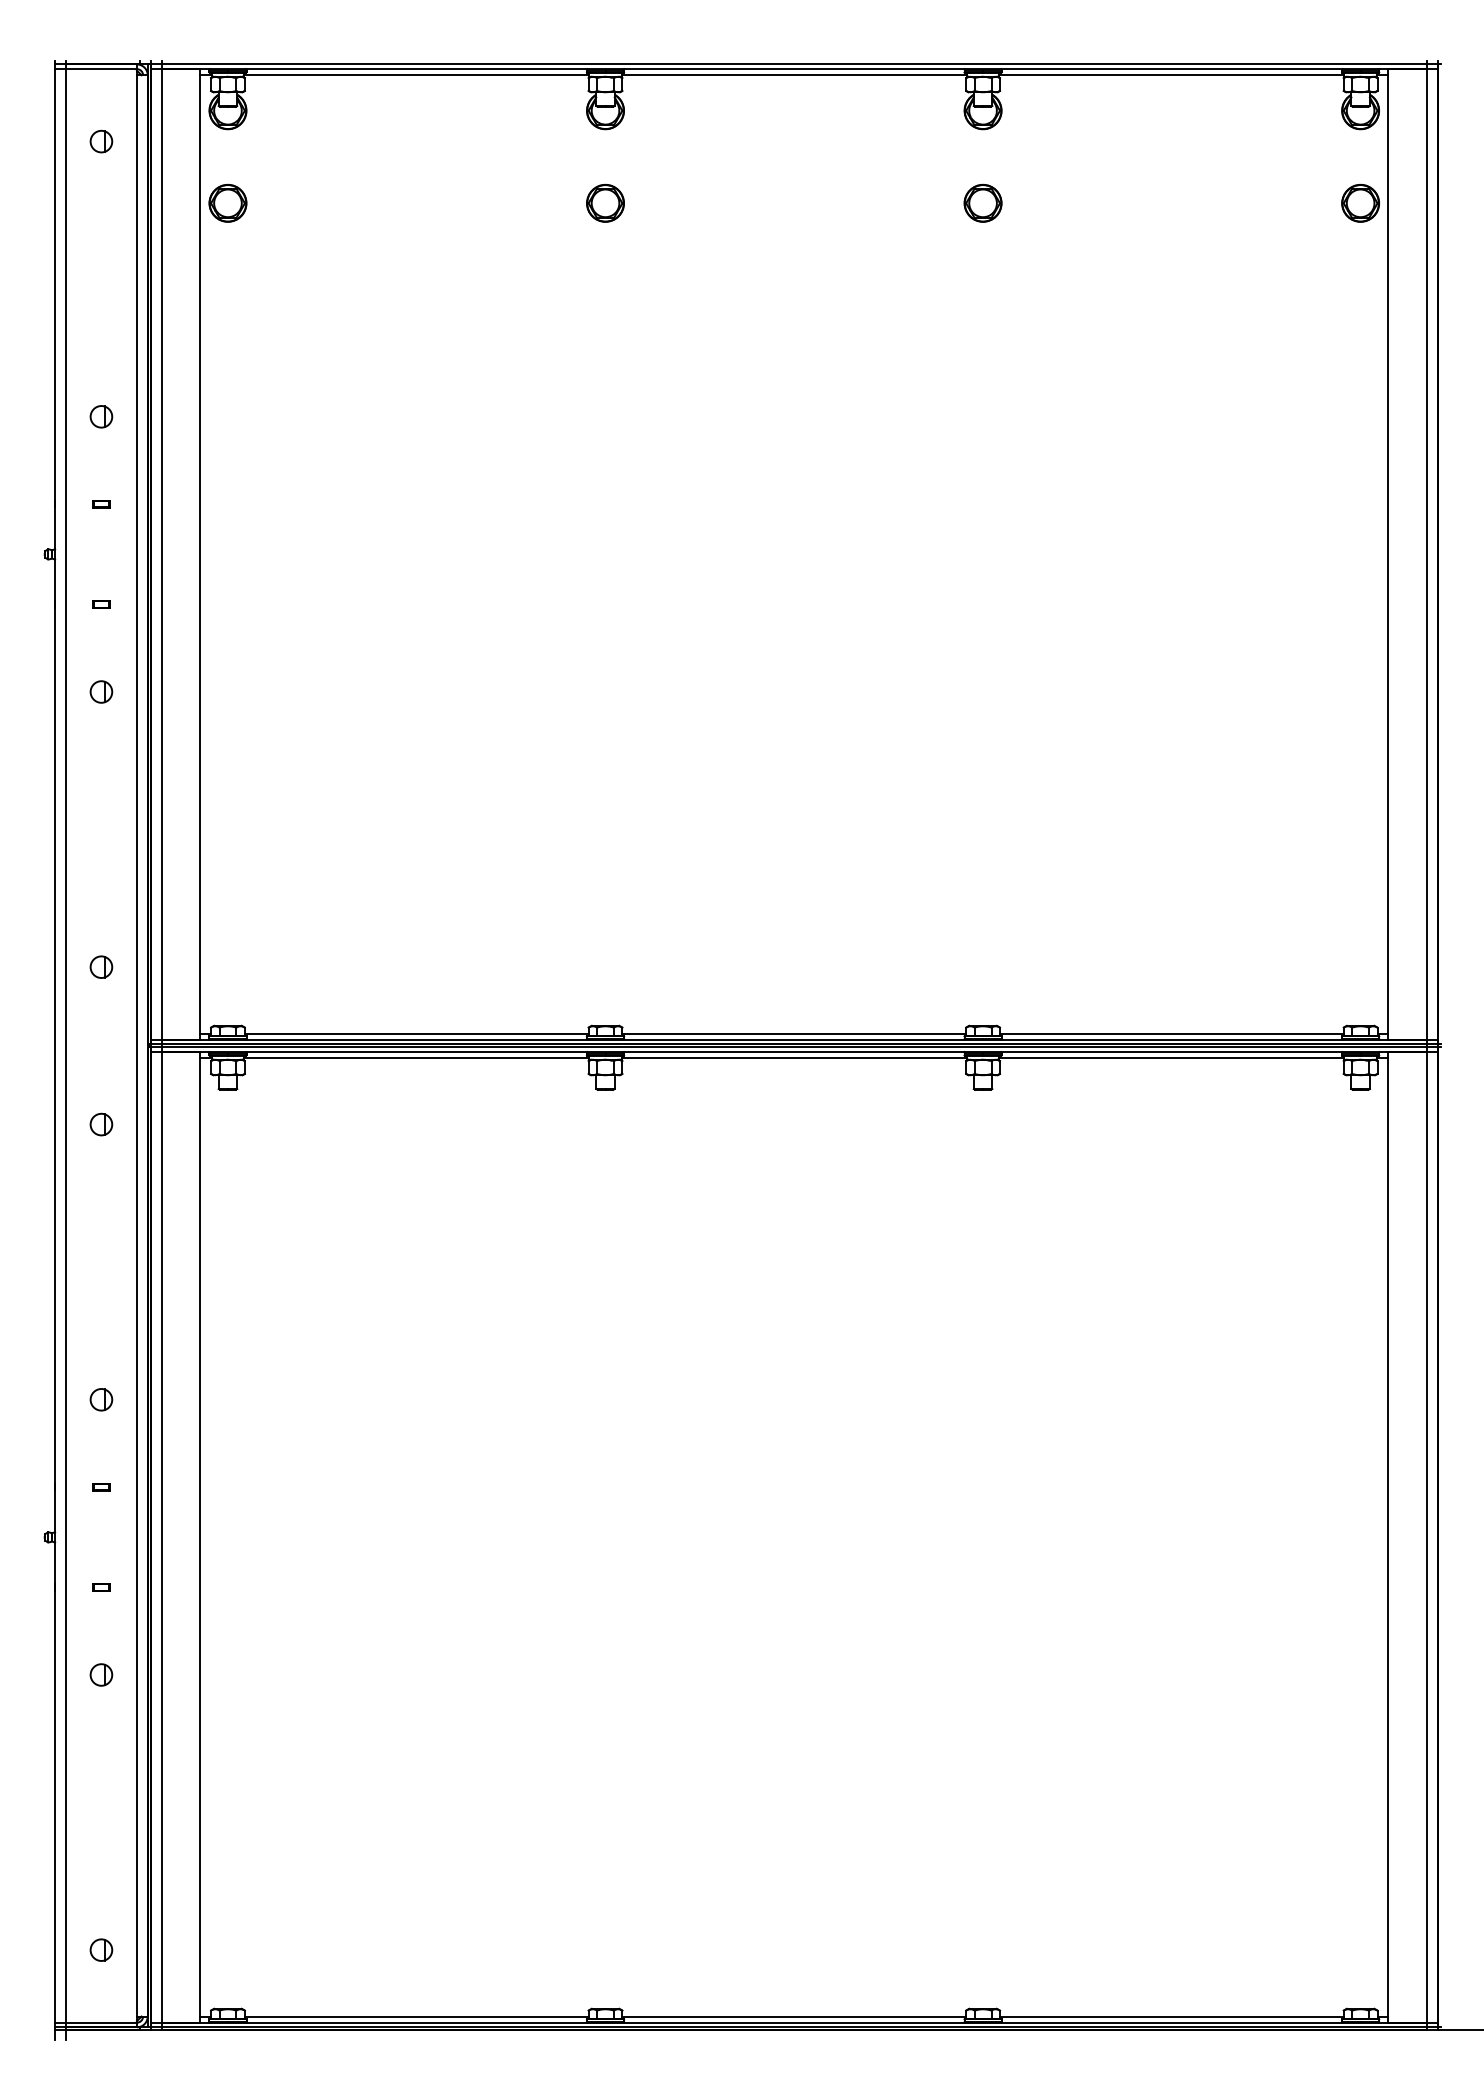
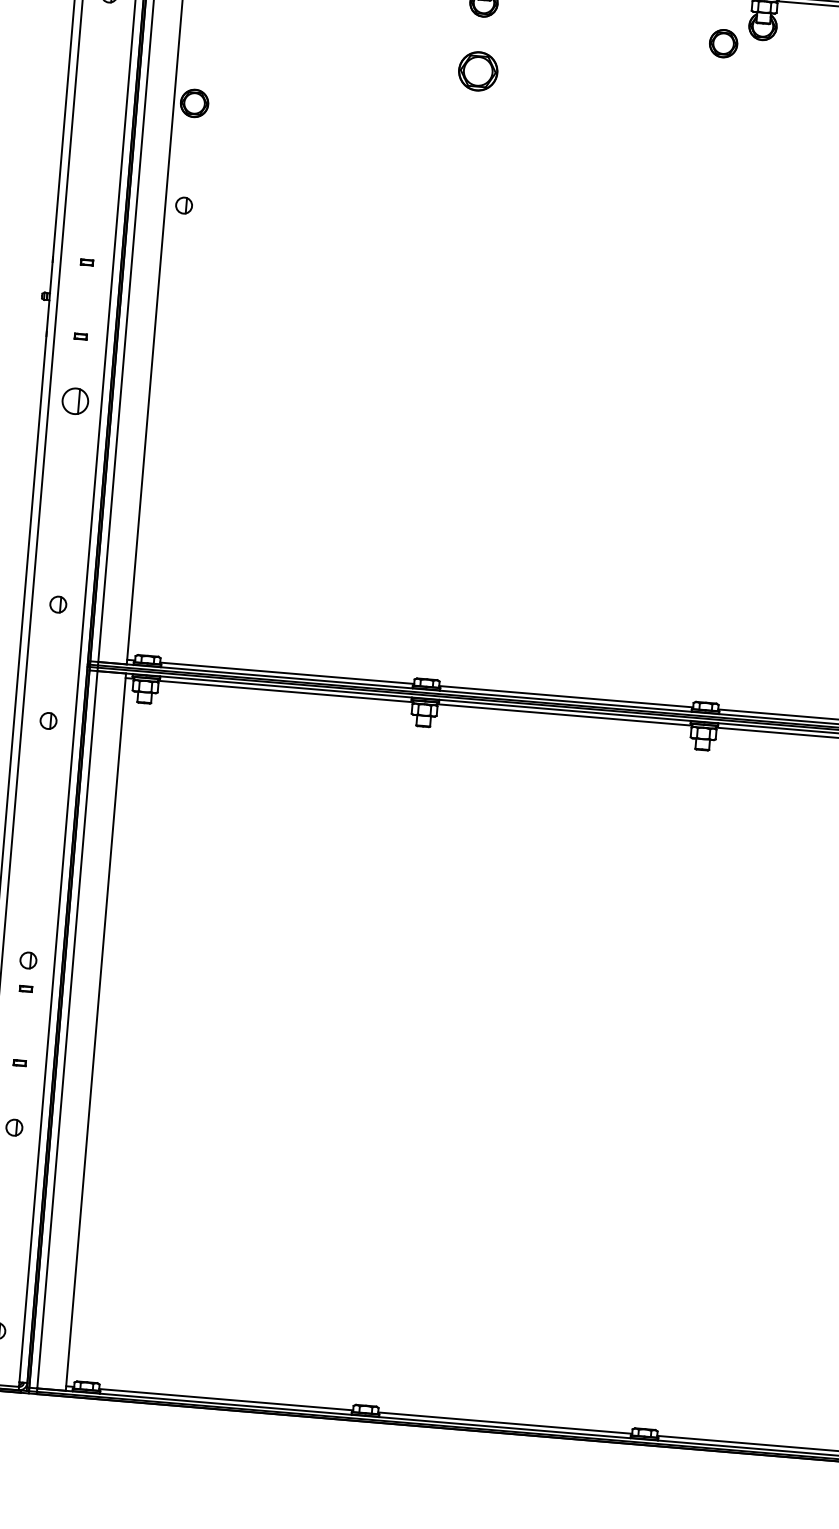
part: (227, 203) -> (194, 103), moved
part: (605, 203) -> (478, 71), size x1.4
part: (982, 203) -> (723, 43), moved
part: (101, 416) -> (184, 205), moved
part: (101, 691) -> (75, 400), size x1.6
part: (101, 1399) -> (28, 960), moved

